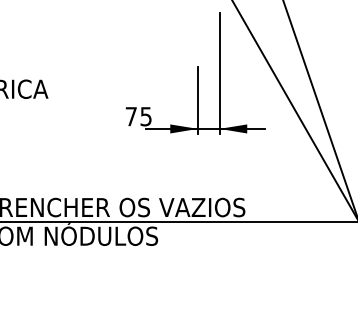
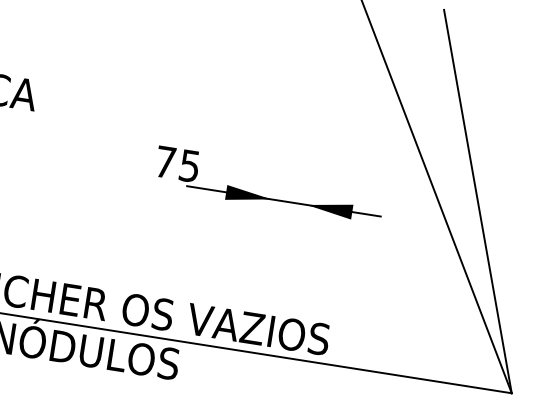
line: (219, 73) -> (321, 114), removed
line: (197, 100) -> (278, 152), removed

